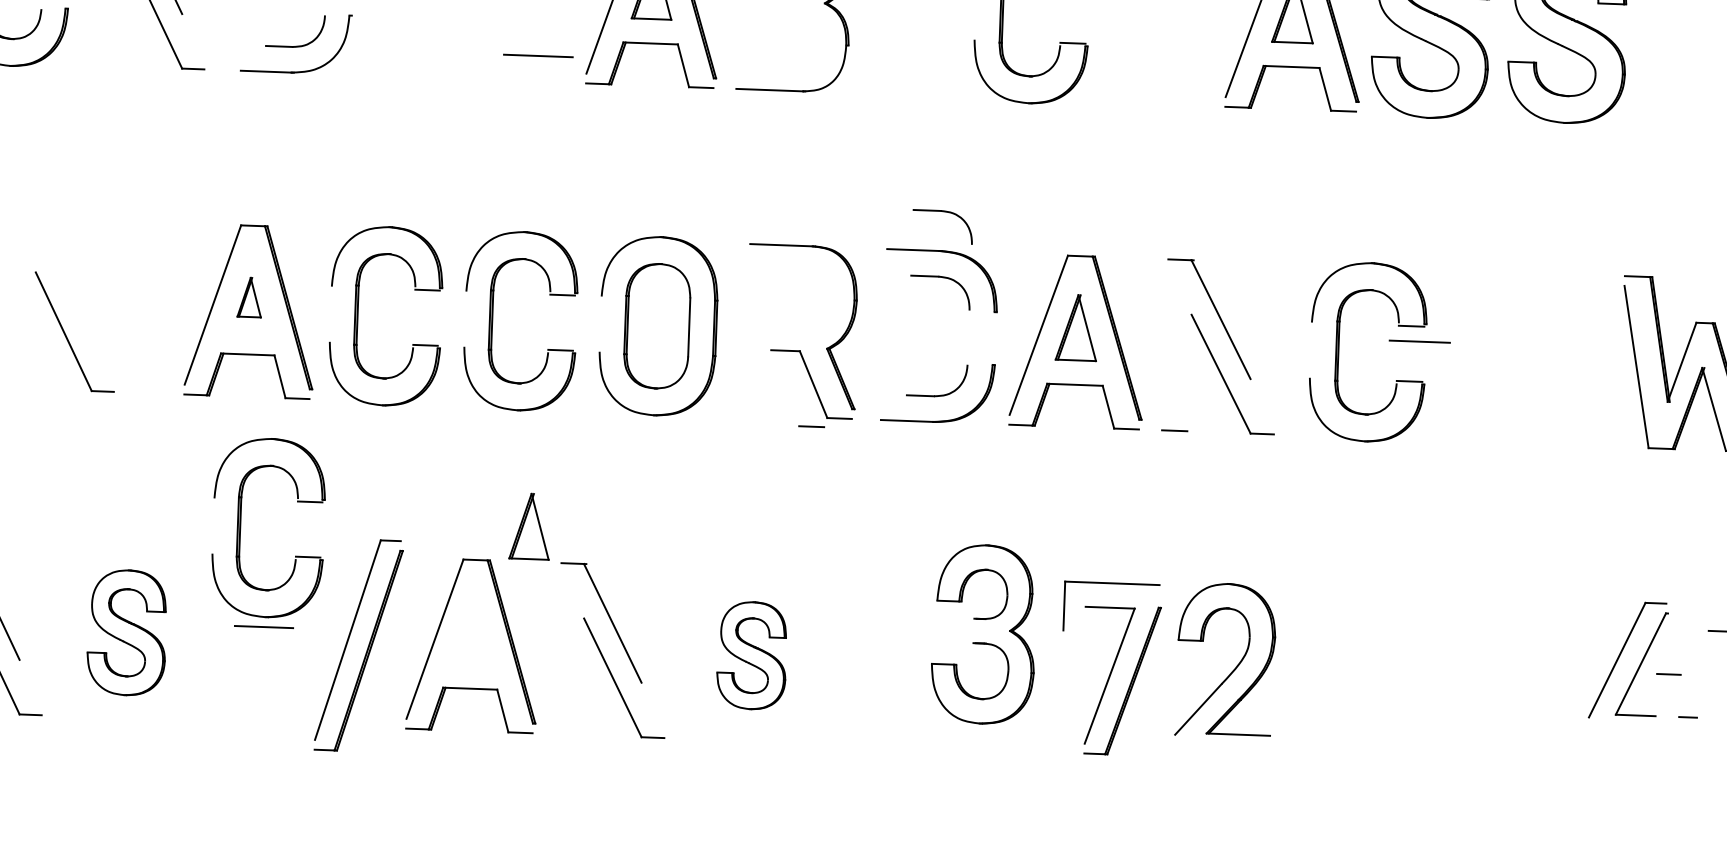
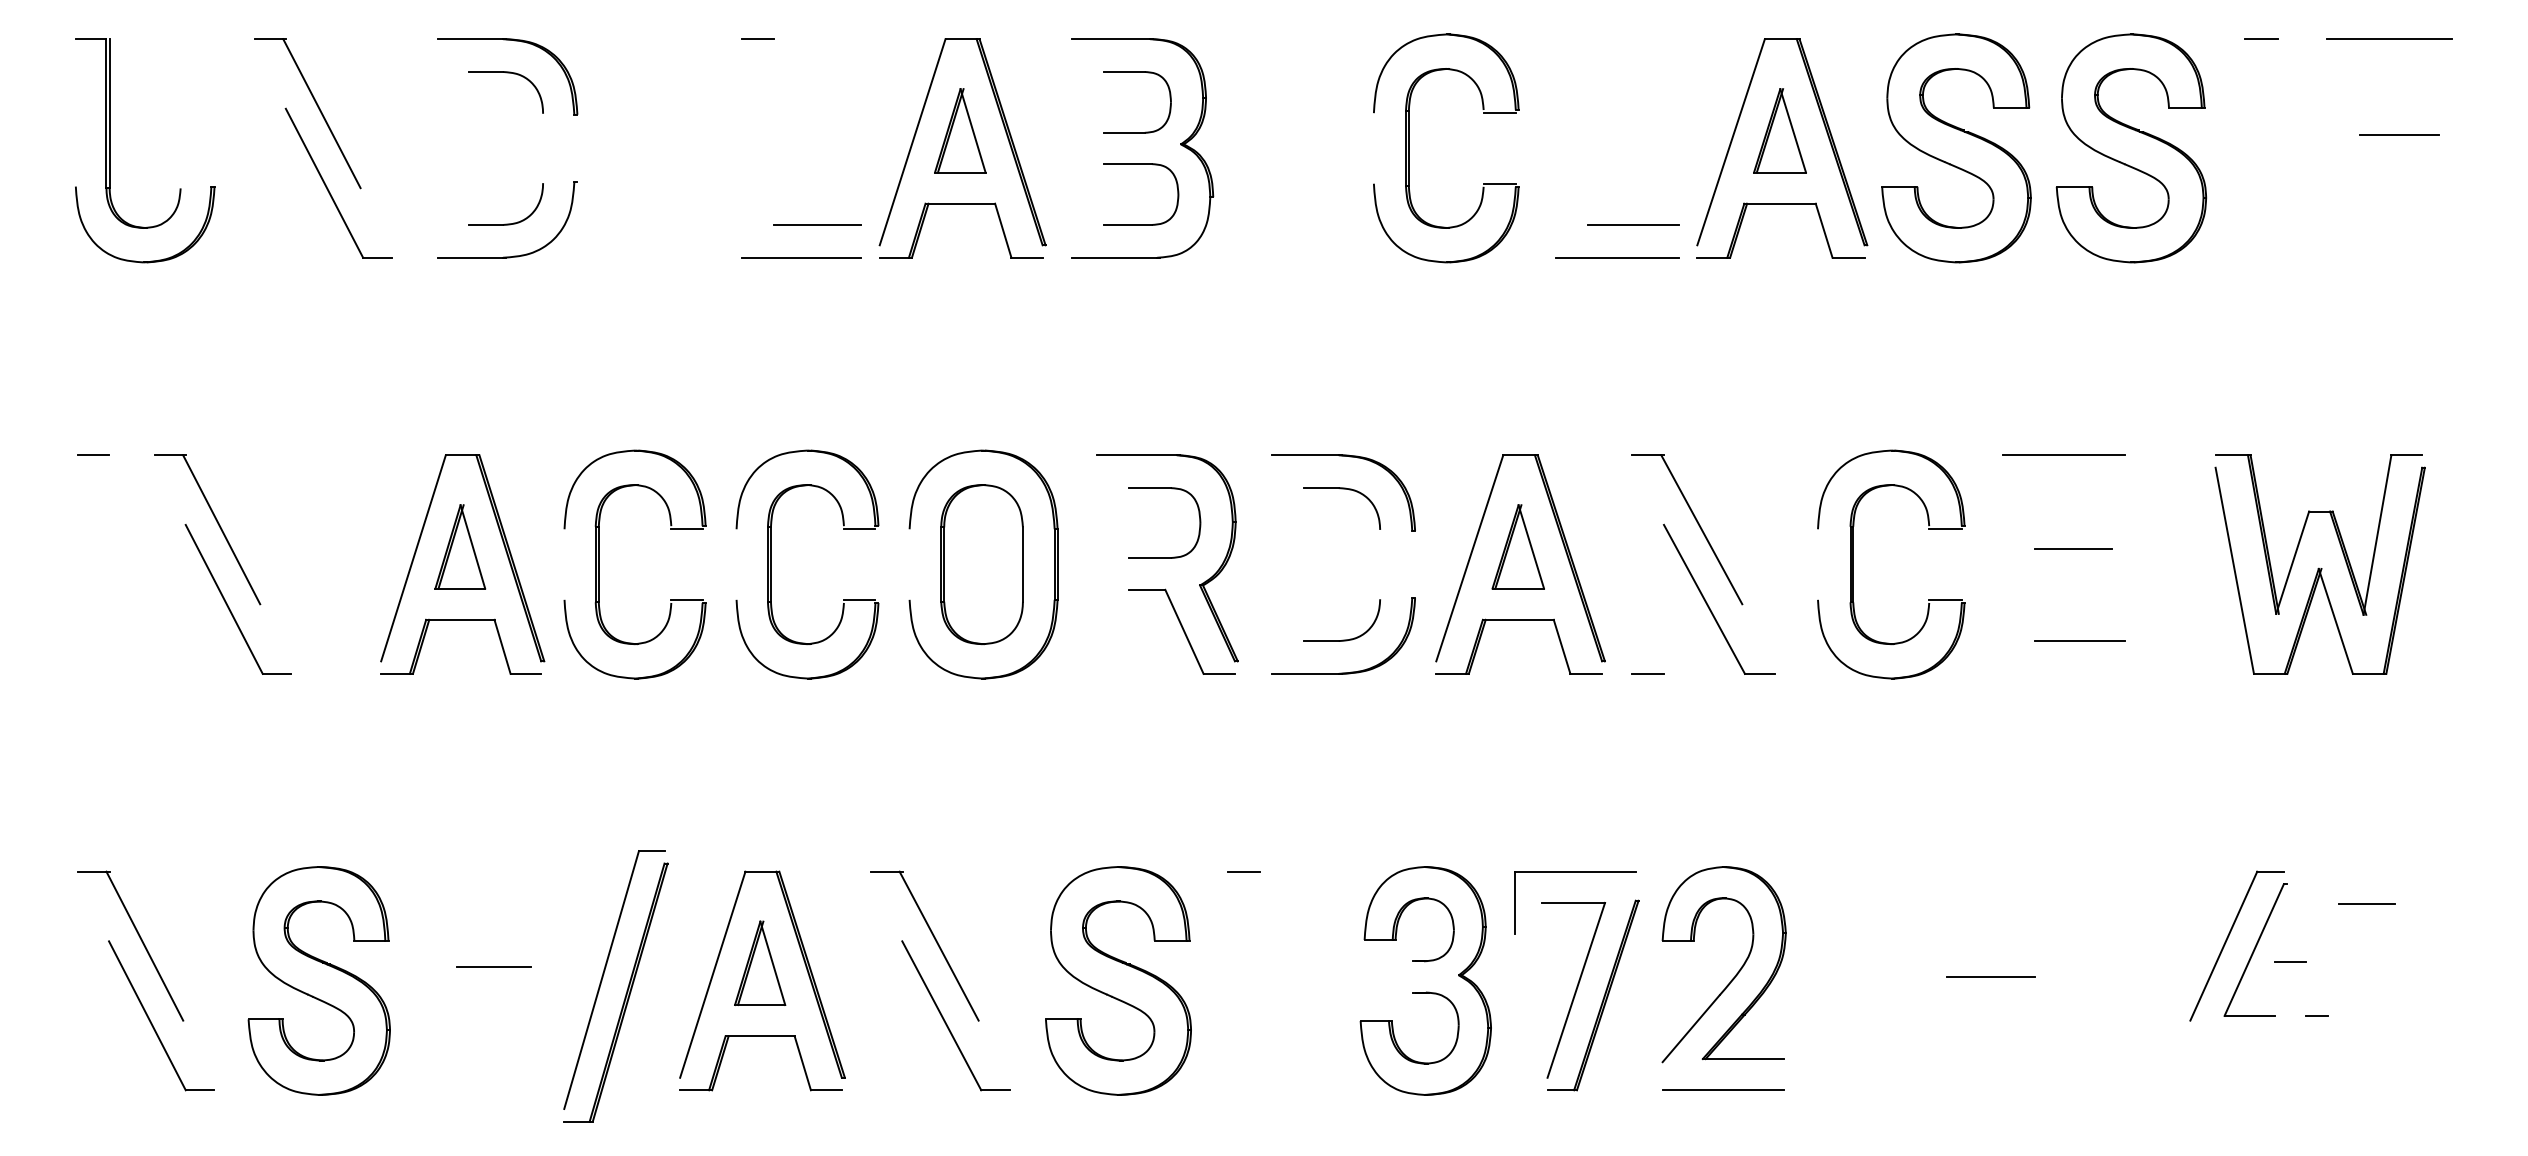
part: (793, 17) -> (1141, 164), added
line: (1176, 79) -> (1633, 224), added
line: (524, 80) -> (801, 257), added
line: (1162, 104) -> (1617, 257), added
part: (942, 212) -> (1341, 405), removed
line: (1505, 271) -> (2063, 455), added
part: (60, 272) -> (217, 524), added
part: (808, 272) -> (1172, 489), added
part: (250, 297) -> (460, 546), size x1.67
line: (1419, 341) -> (2073, 548), moved
line: (1513, 417) -> (2080, 641), added
line: (811, 426) -> (1243, 871), moved
part: (530, 525) -> (760, 962), moved
part: (240, 526) -> (459, 840), removed
part: (126, 632) -> (318, 980), size x1.43
part: (984, 642) -> (1426, 991), moved
part: (752, 655) -> (1118, 980), size x1.67
line: (1433, 677) -> (1990, 976), added
line: (1221, 758) -> (1722, 1090), added

